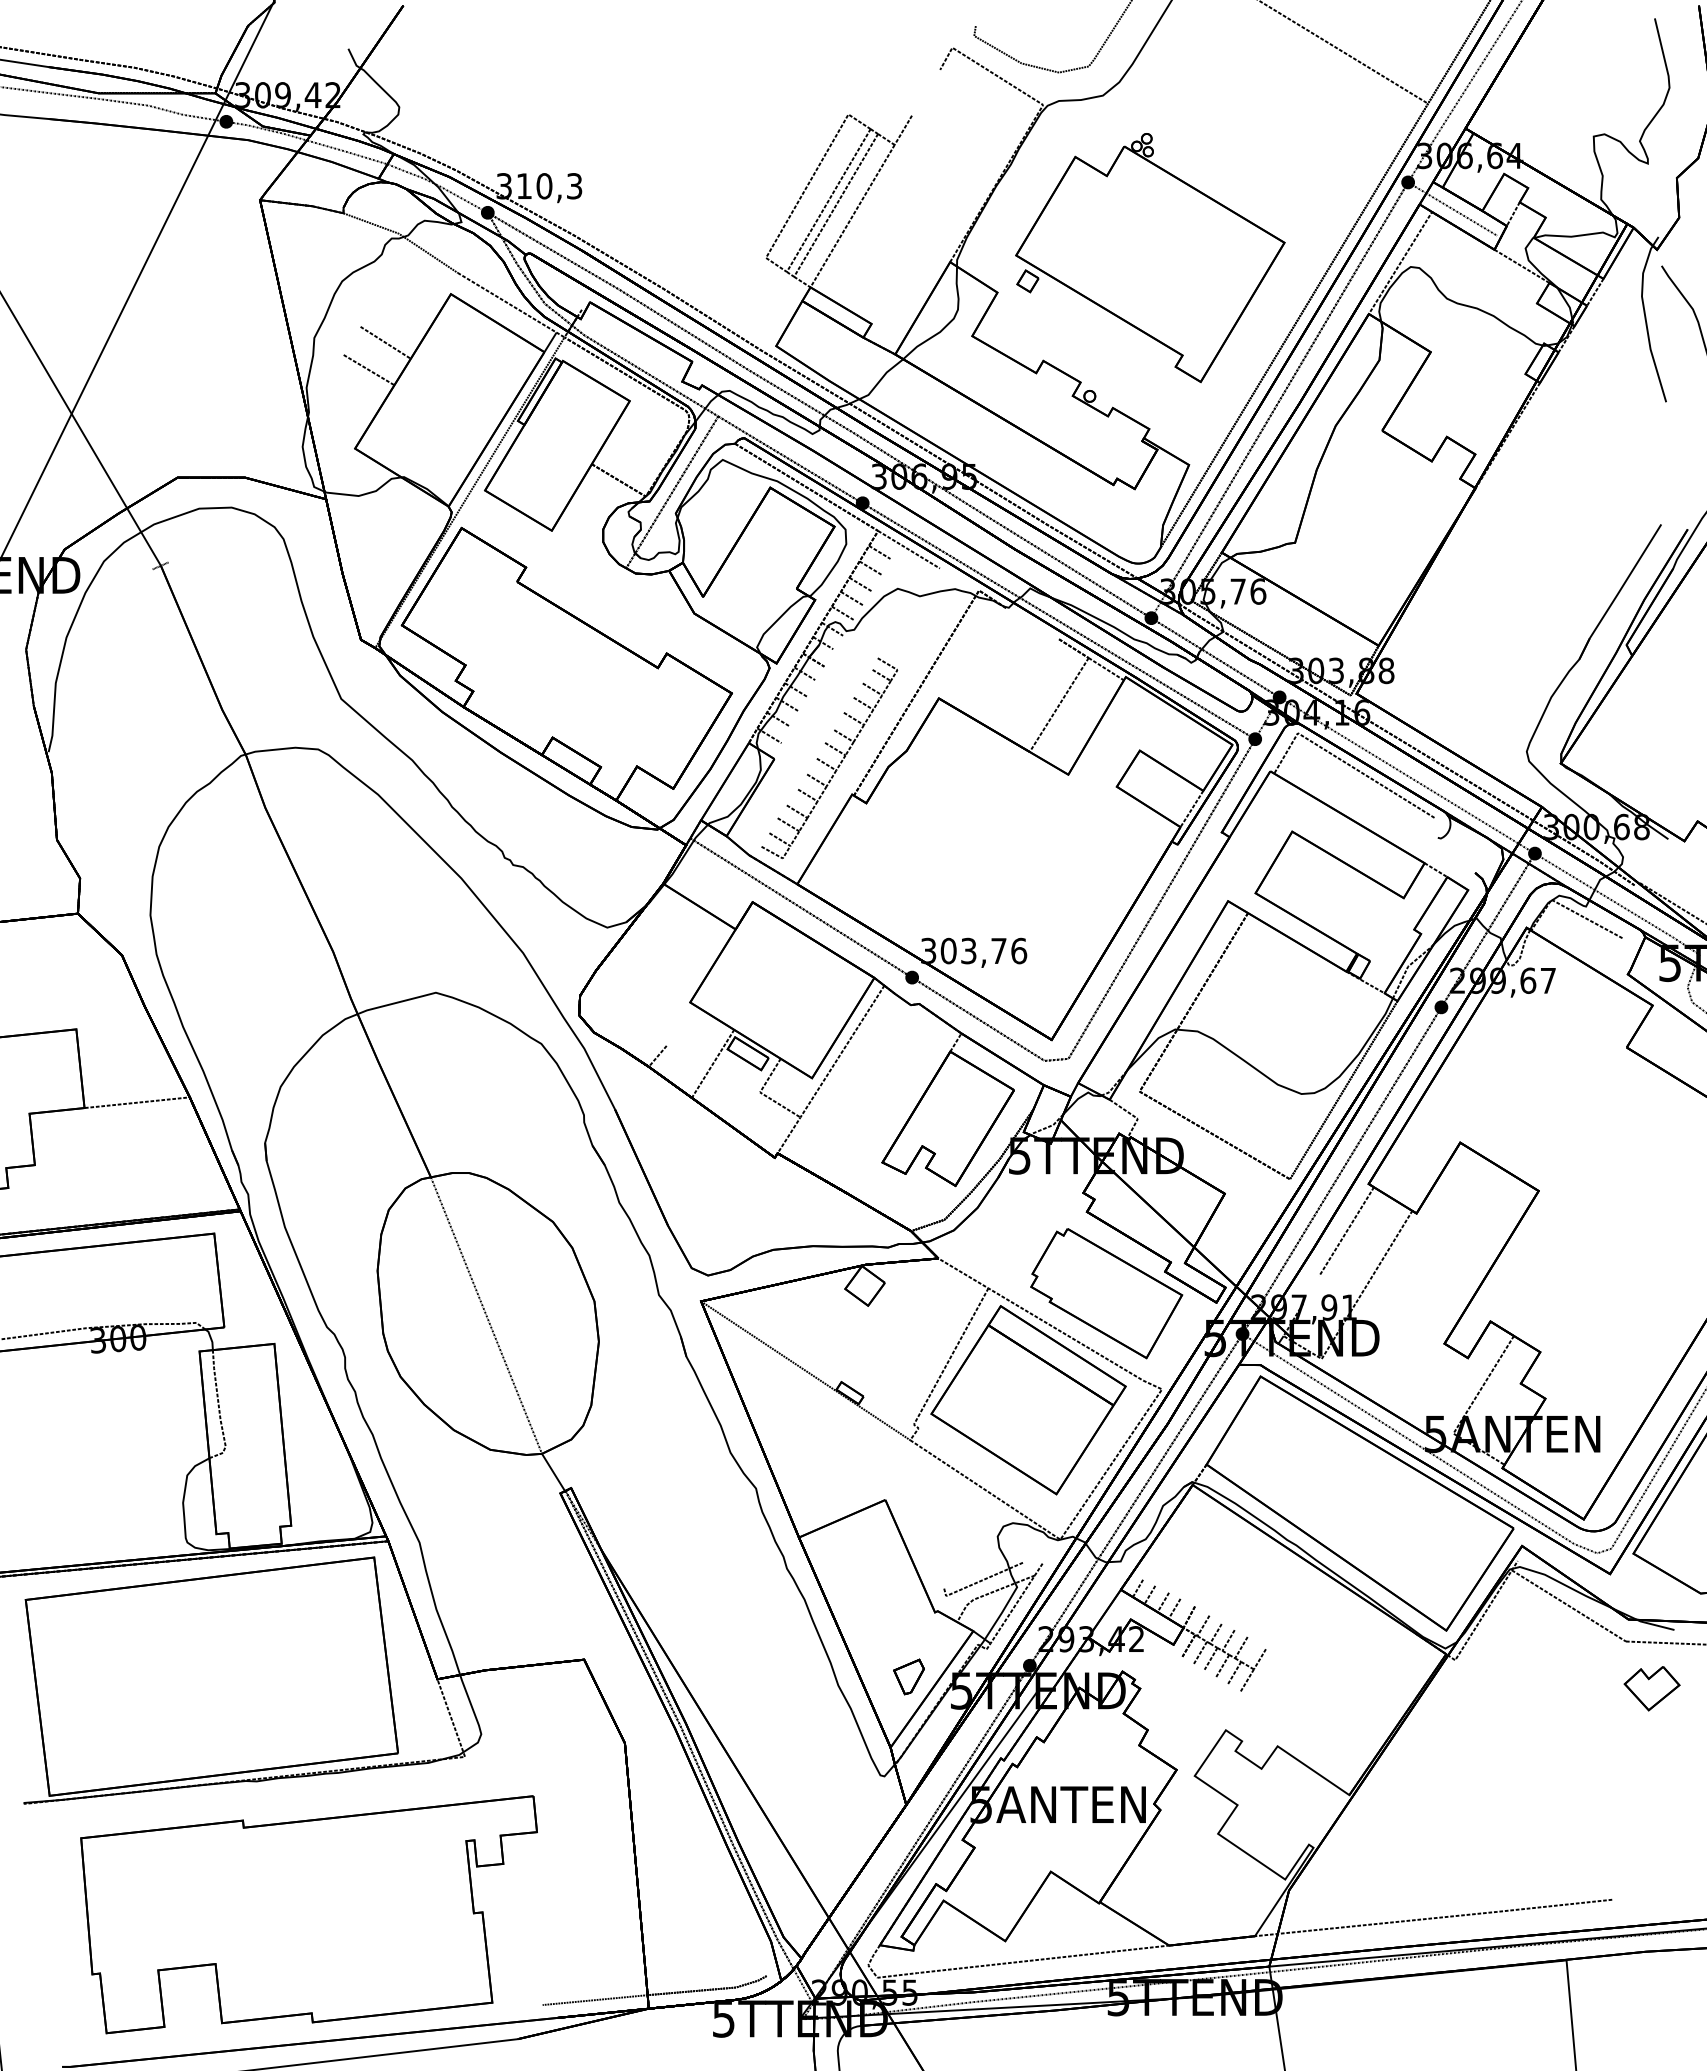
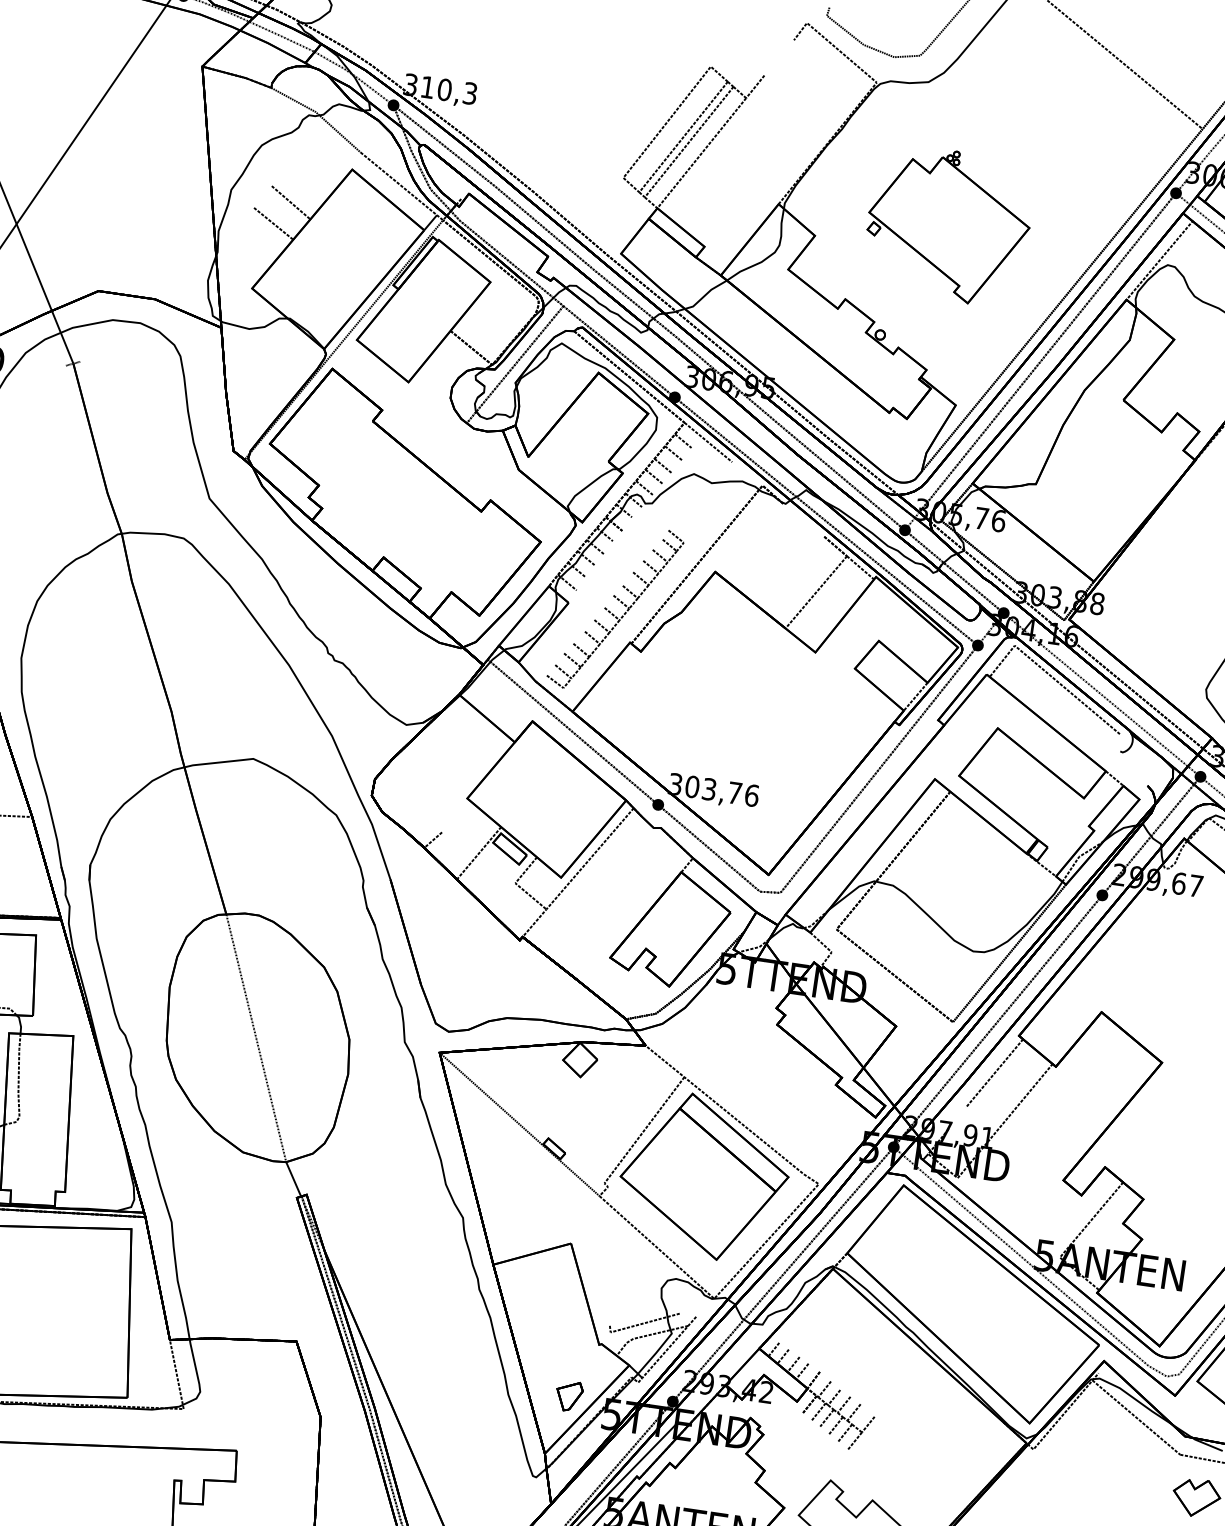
part: (1150, 258) -> (948, 225), size x0.7
part: (1106, 1293) -> (783, 1096), removed

